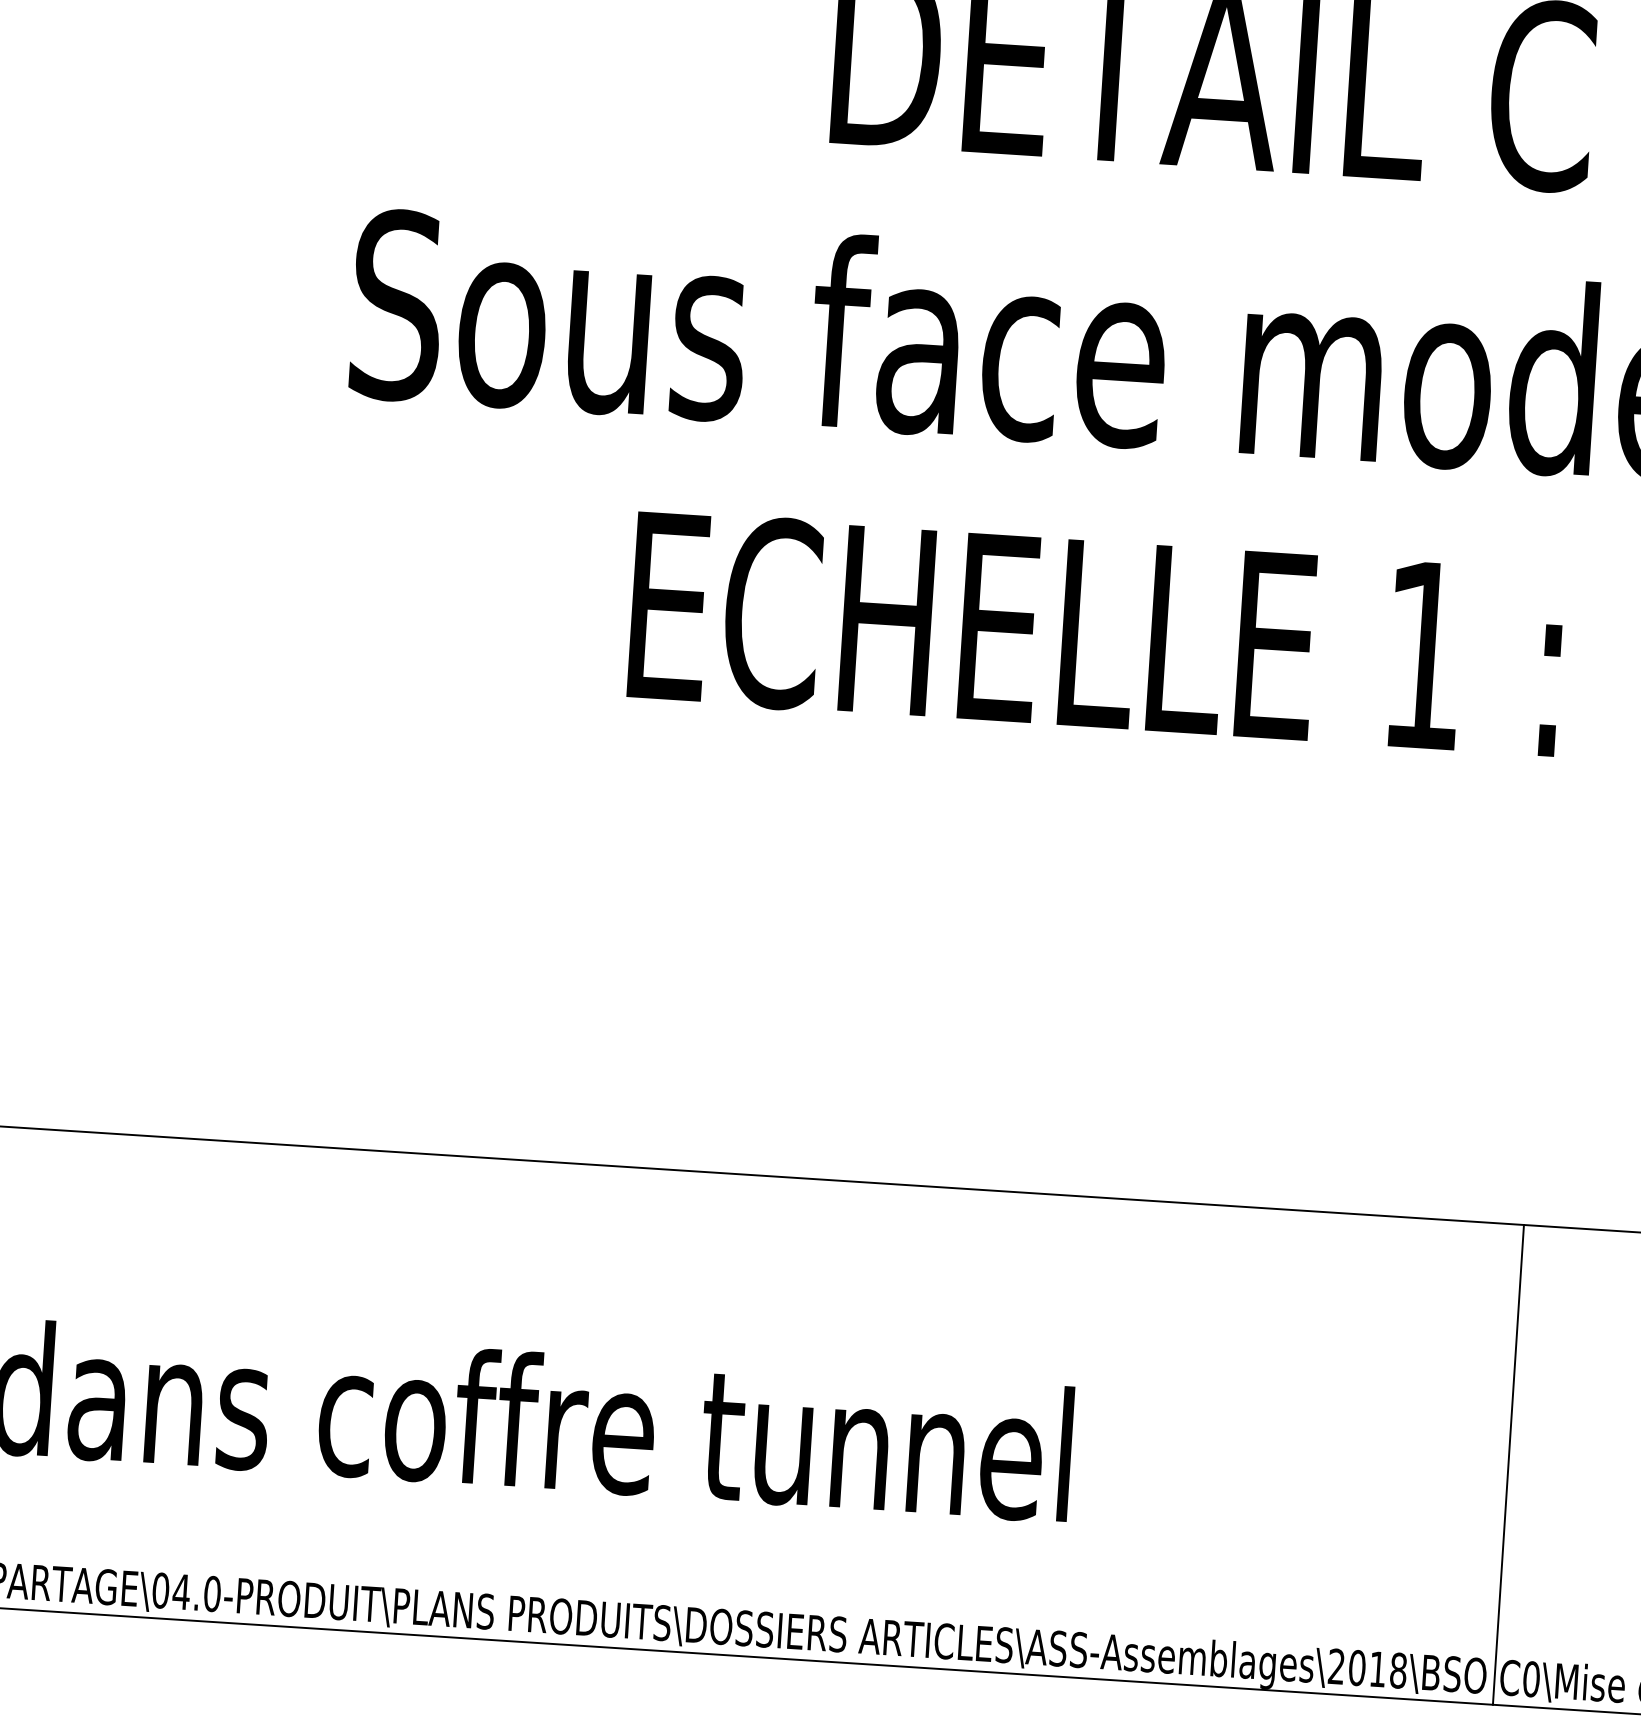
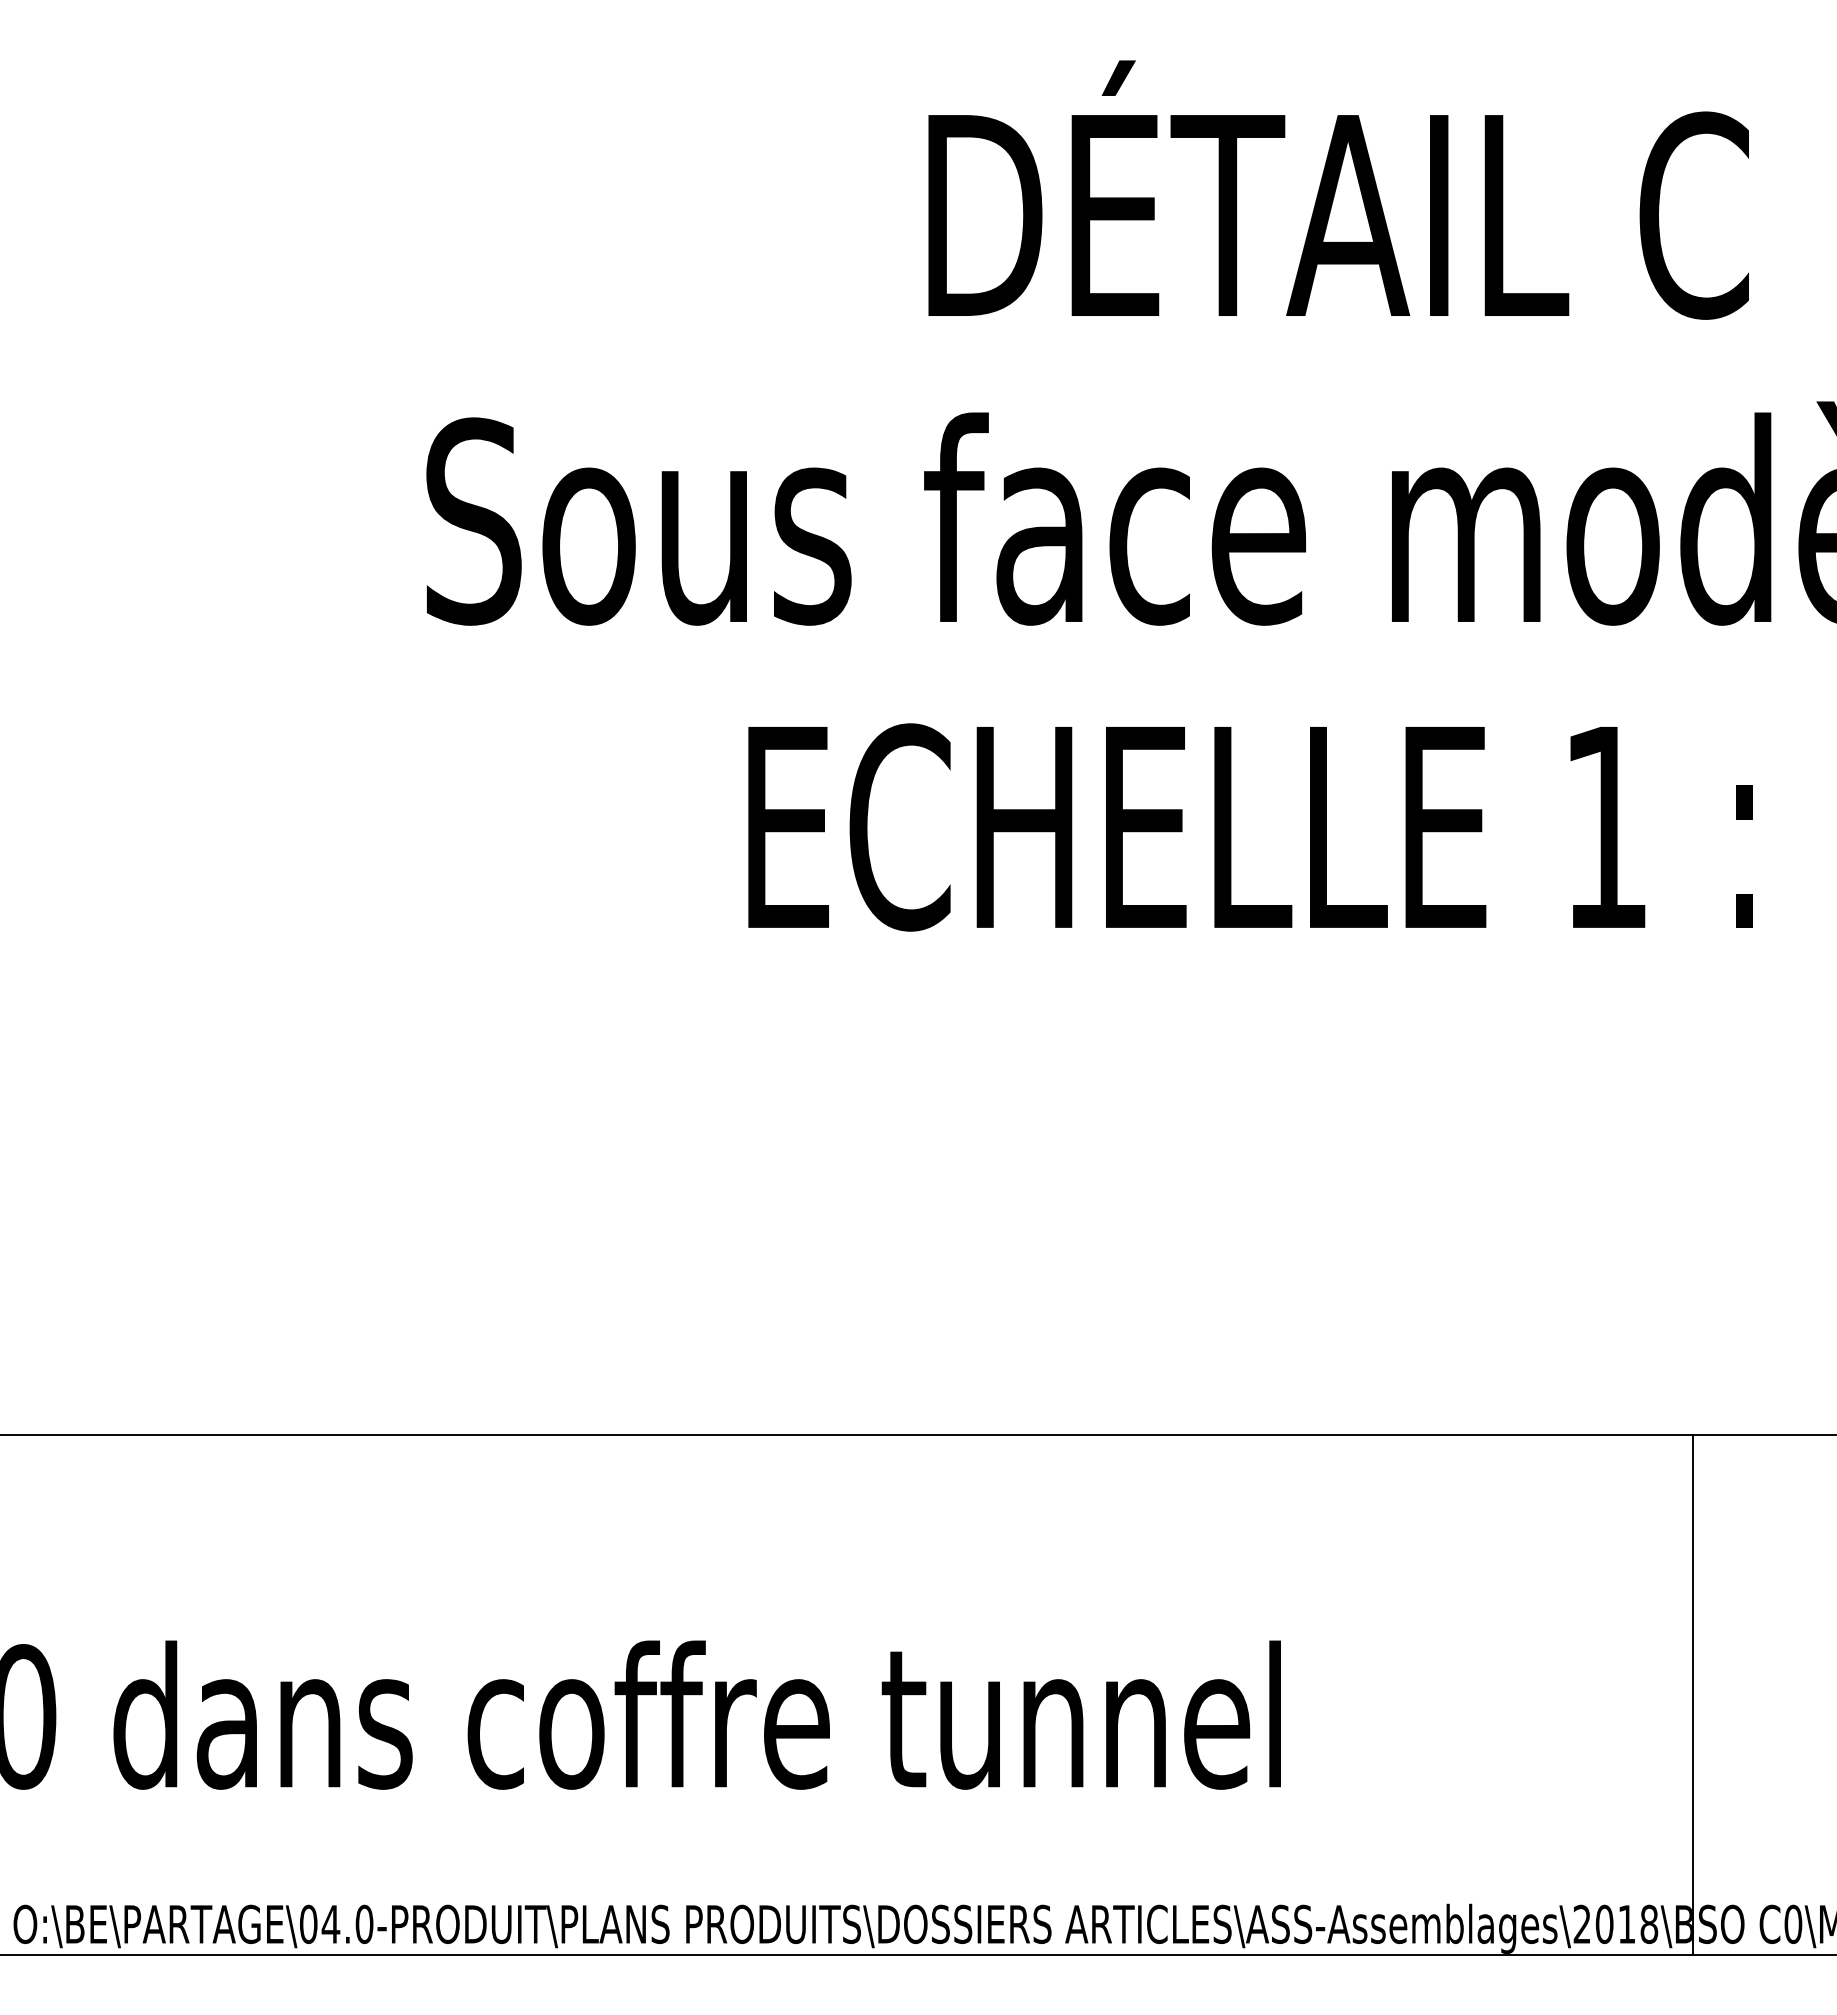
line: (1508, 1464) -> (1692, 1694), moved

